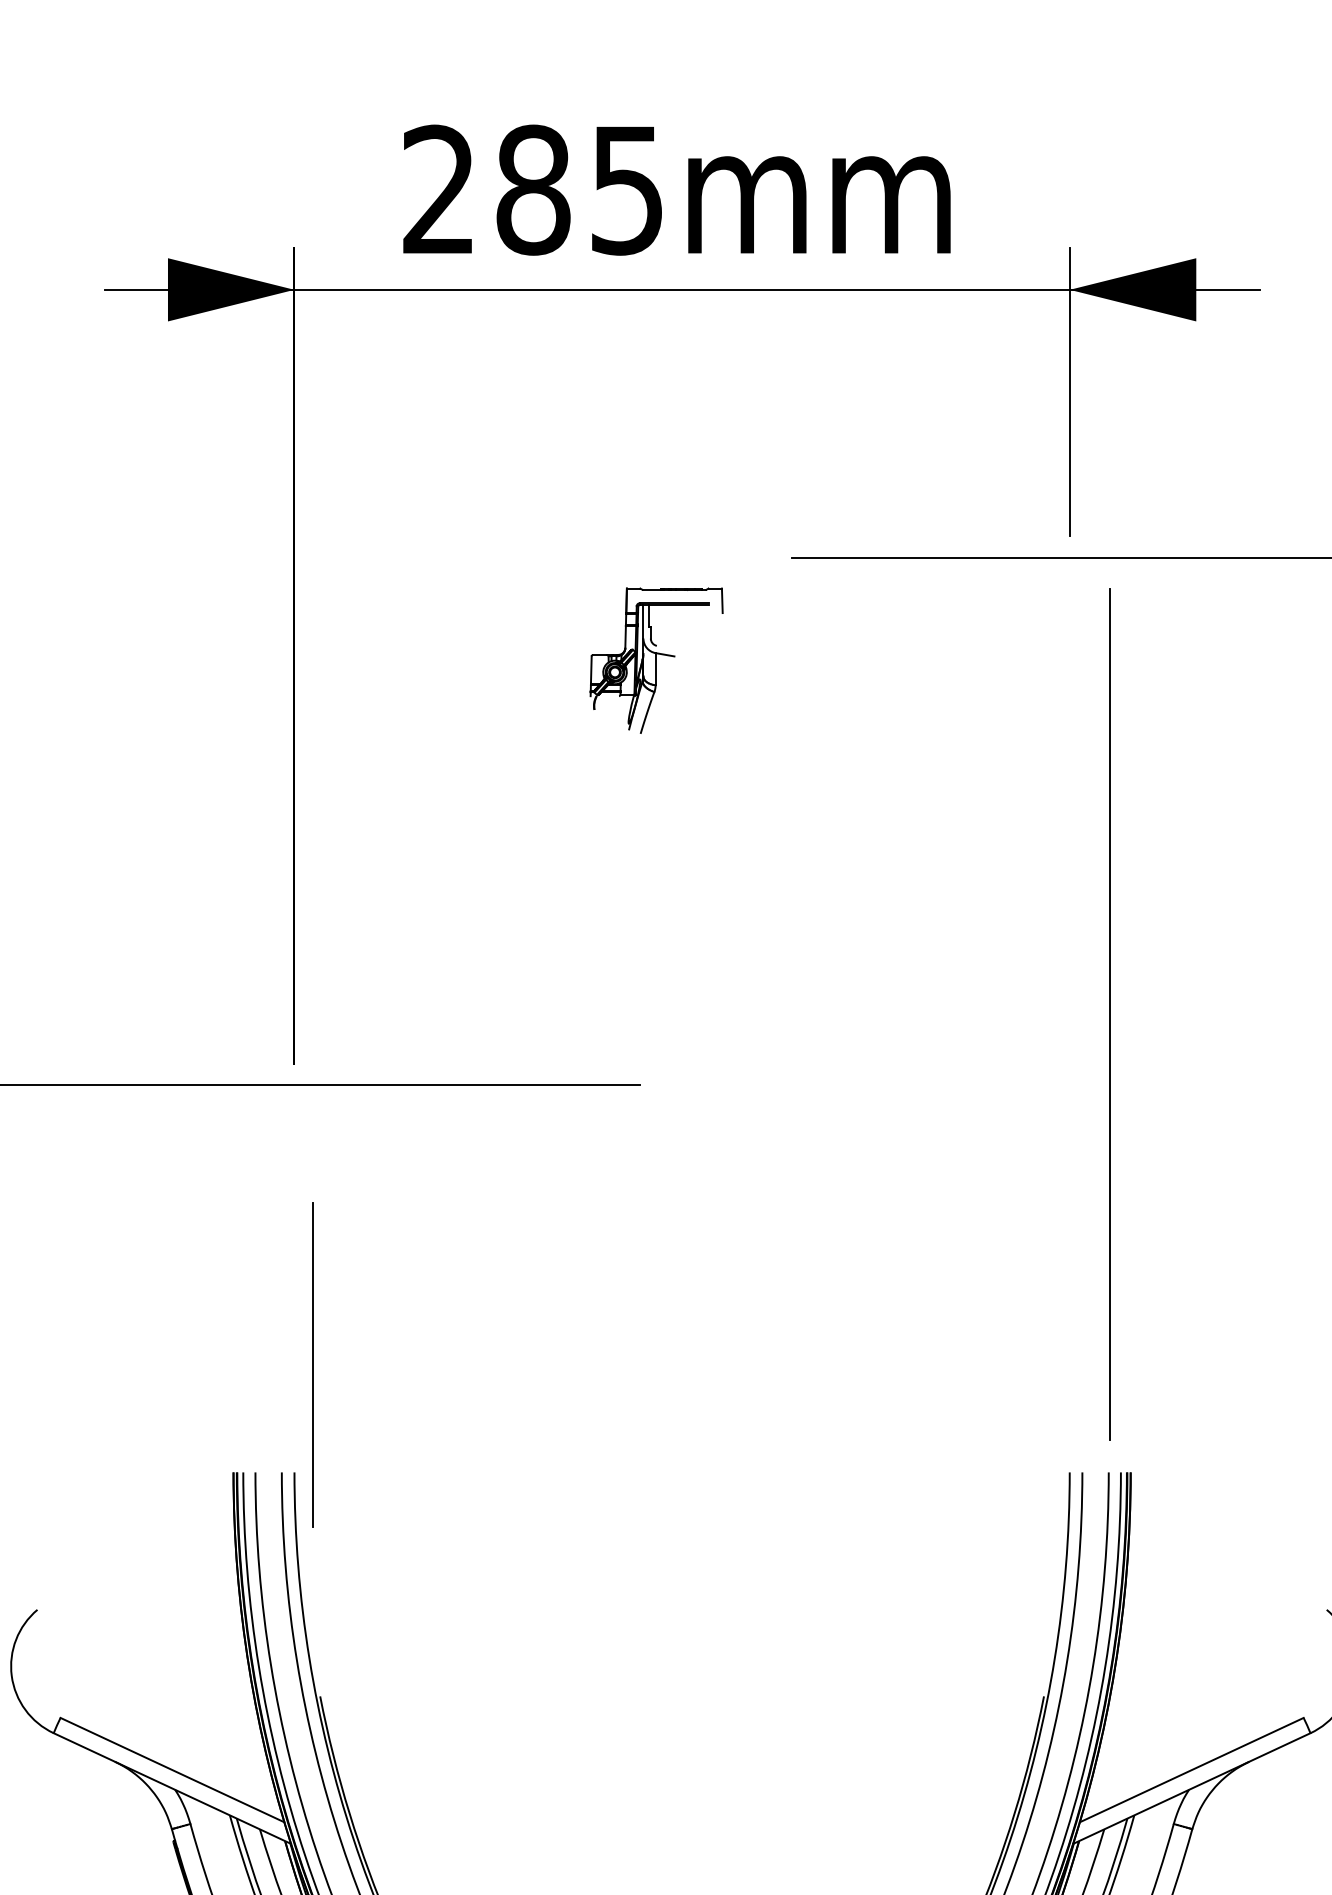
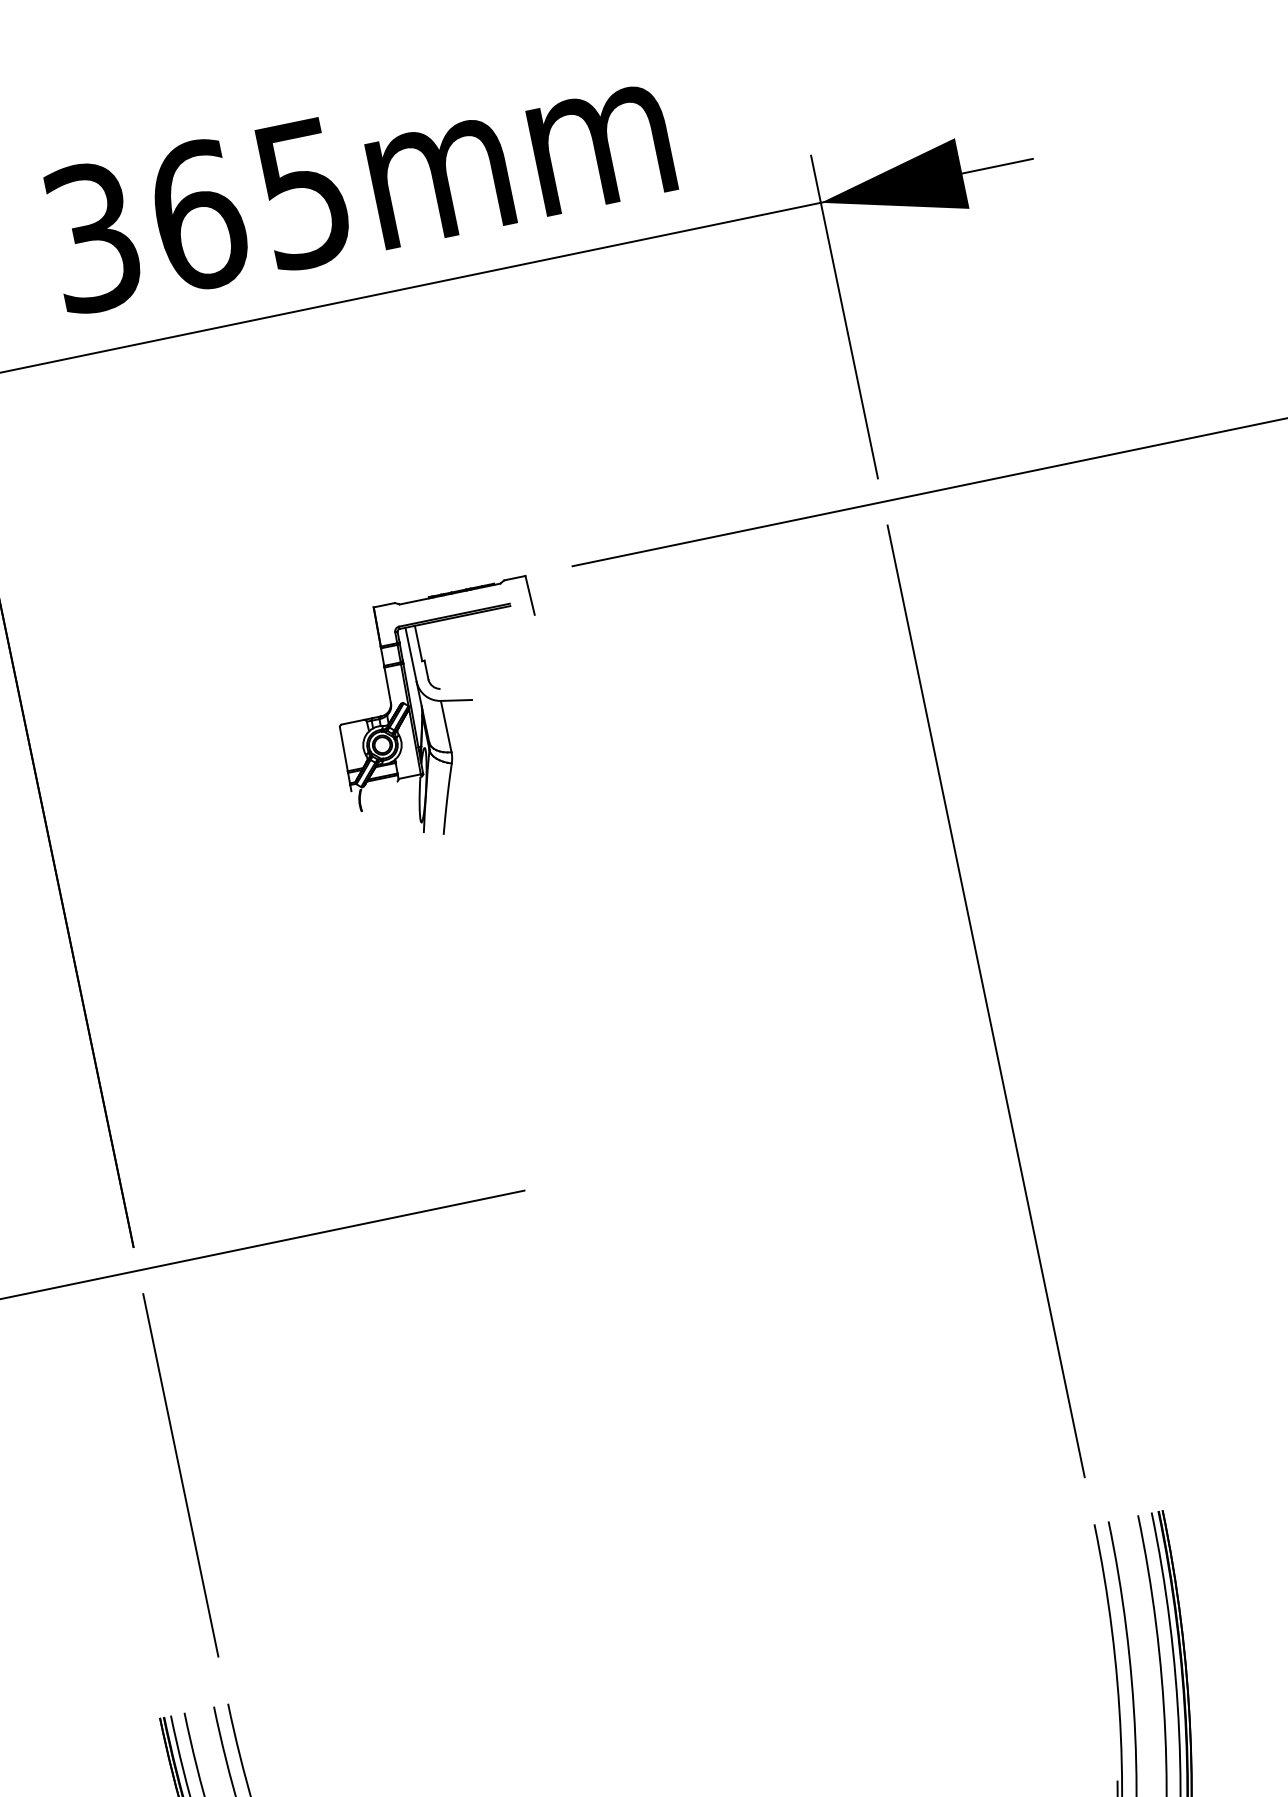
text: (487, 189) -> (146, 225), 285mm -> 365mm
part: (656, 660) -> (444, 712), size x1.43
line: (1109, 1014) -> (985, 1001), moved
line: (312, 1364) -> (179, 1474), moved

